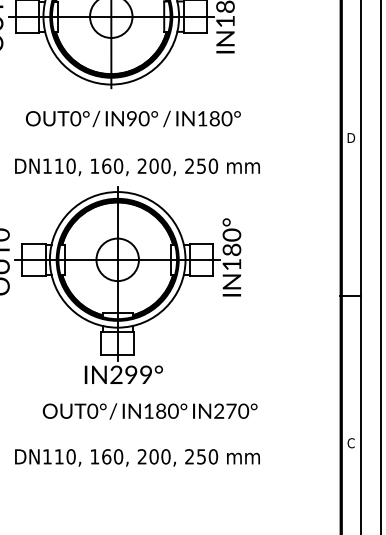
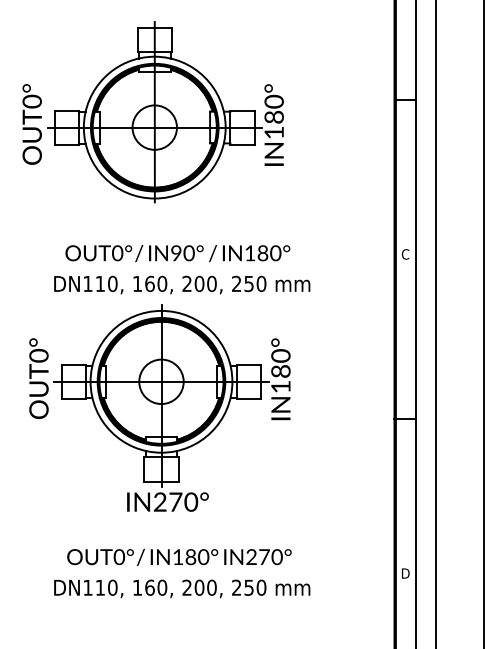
text: (133, 118) -> (177, 253), moved
text: (351, 138) -> (405, 254), D -> C
text: (138, 374) -> (183, 501), IN299° -> IN270°
text: (150, 410) -> (179, 556), moved
text: (351, 443) -> (405, 573), C -> D

